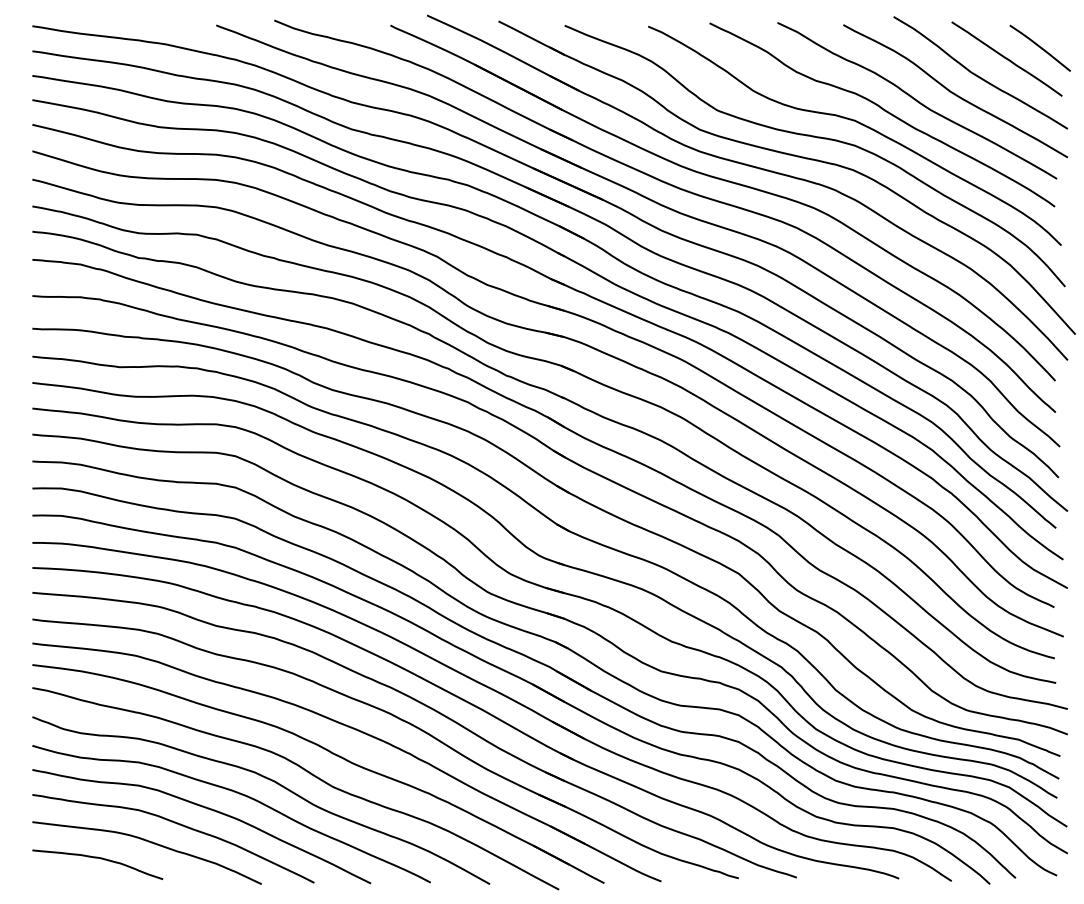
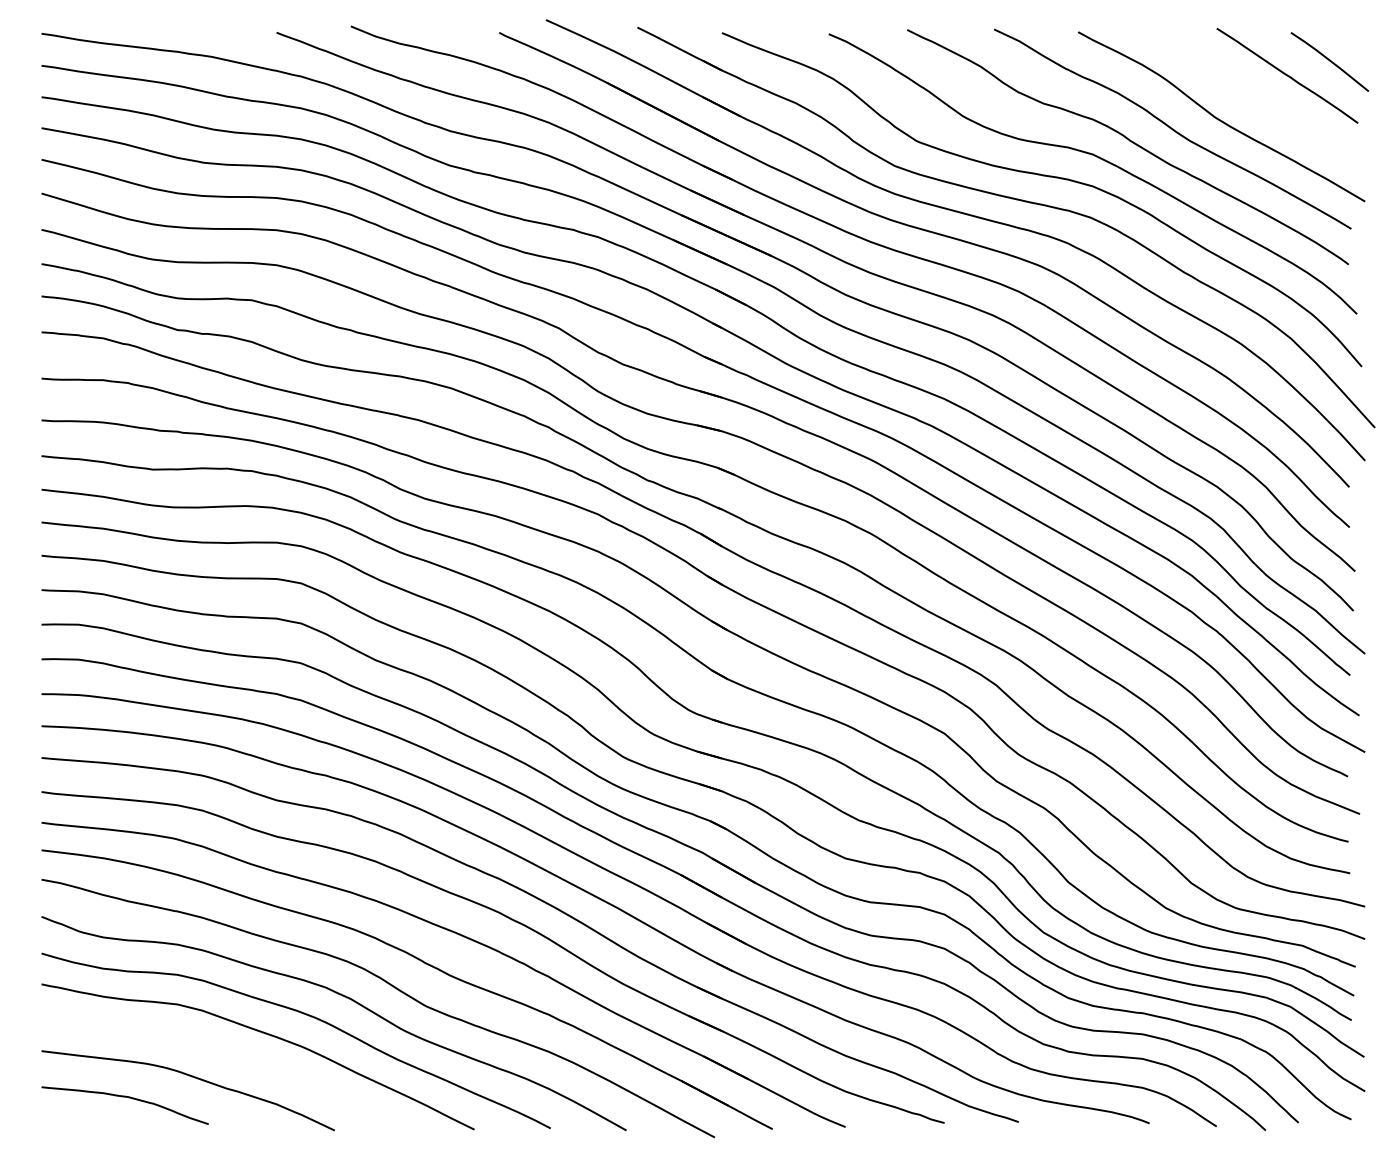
curve: (978, 76) -> (1251, 97), removed
curve: (180, 825) -> (230, 1055), removed

